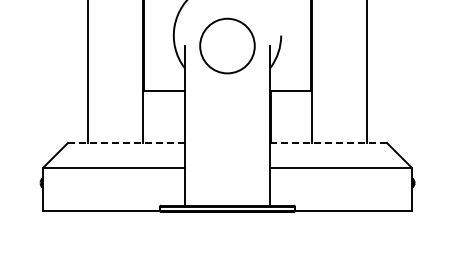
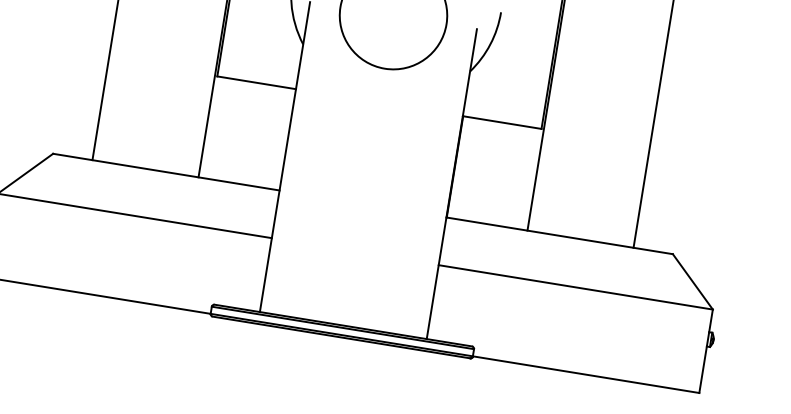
line: (126, 143) -> (166, 173), dashed -> solid
line: (329, 143) -> (560, 236), dashed -> solid

